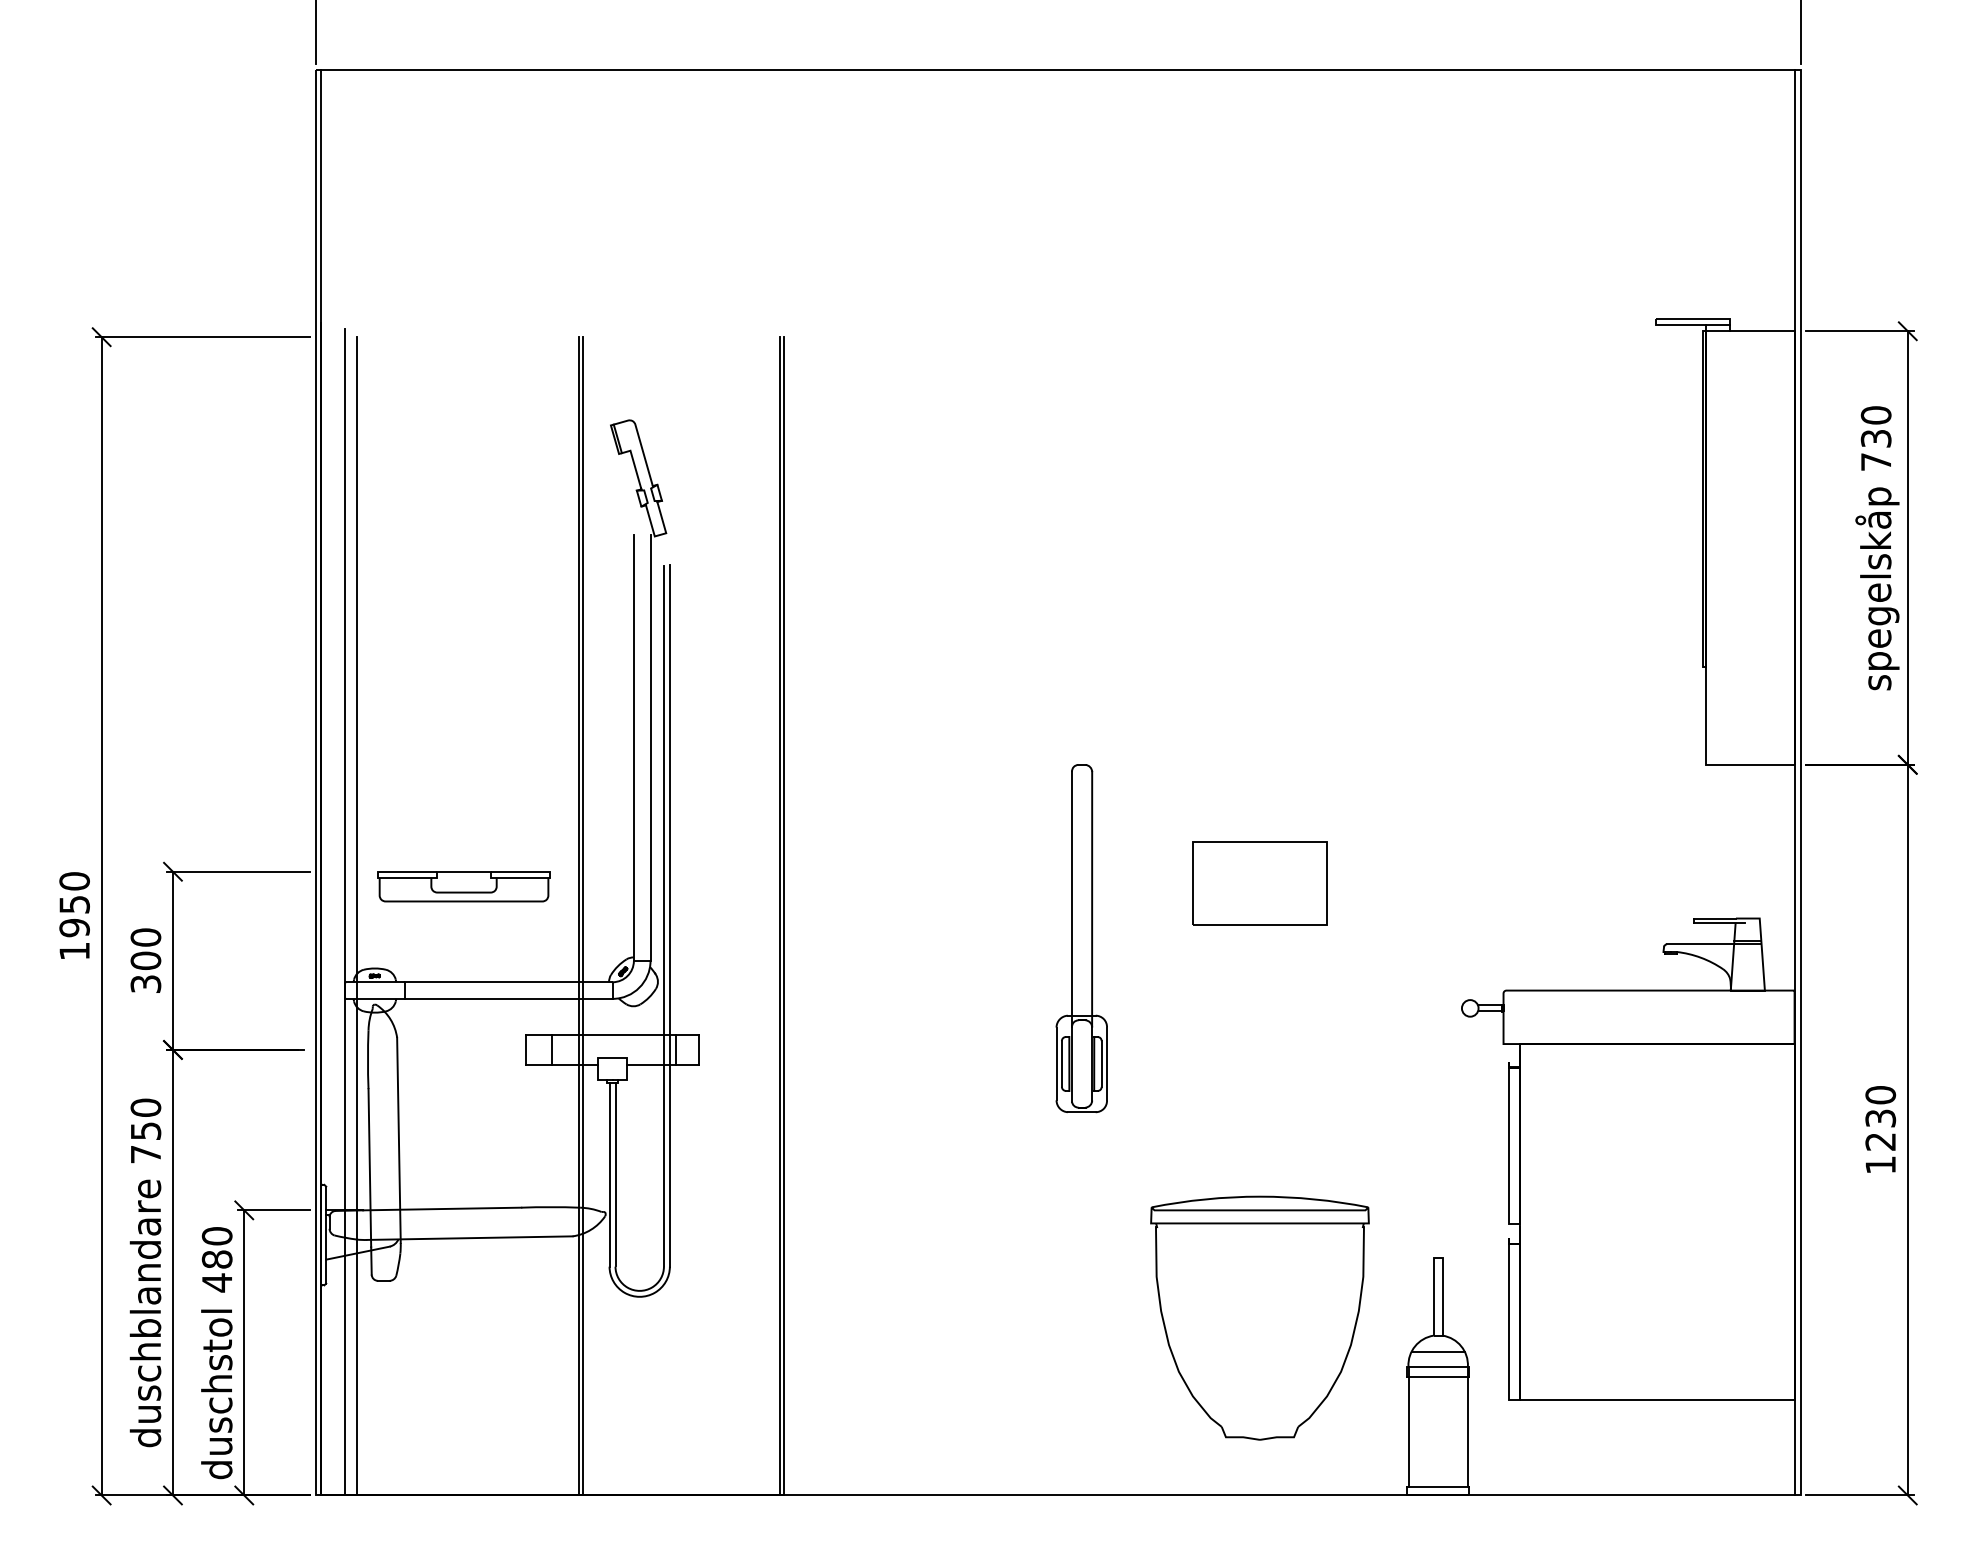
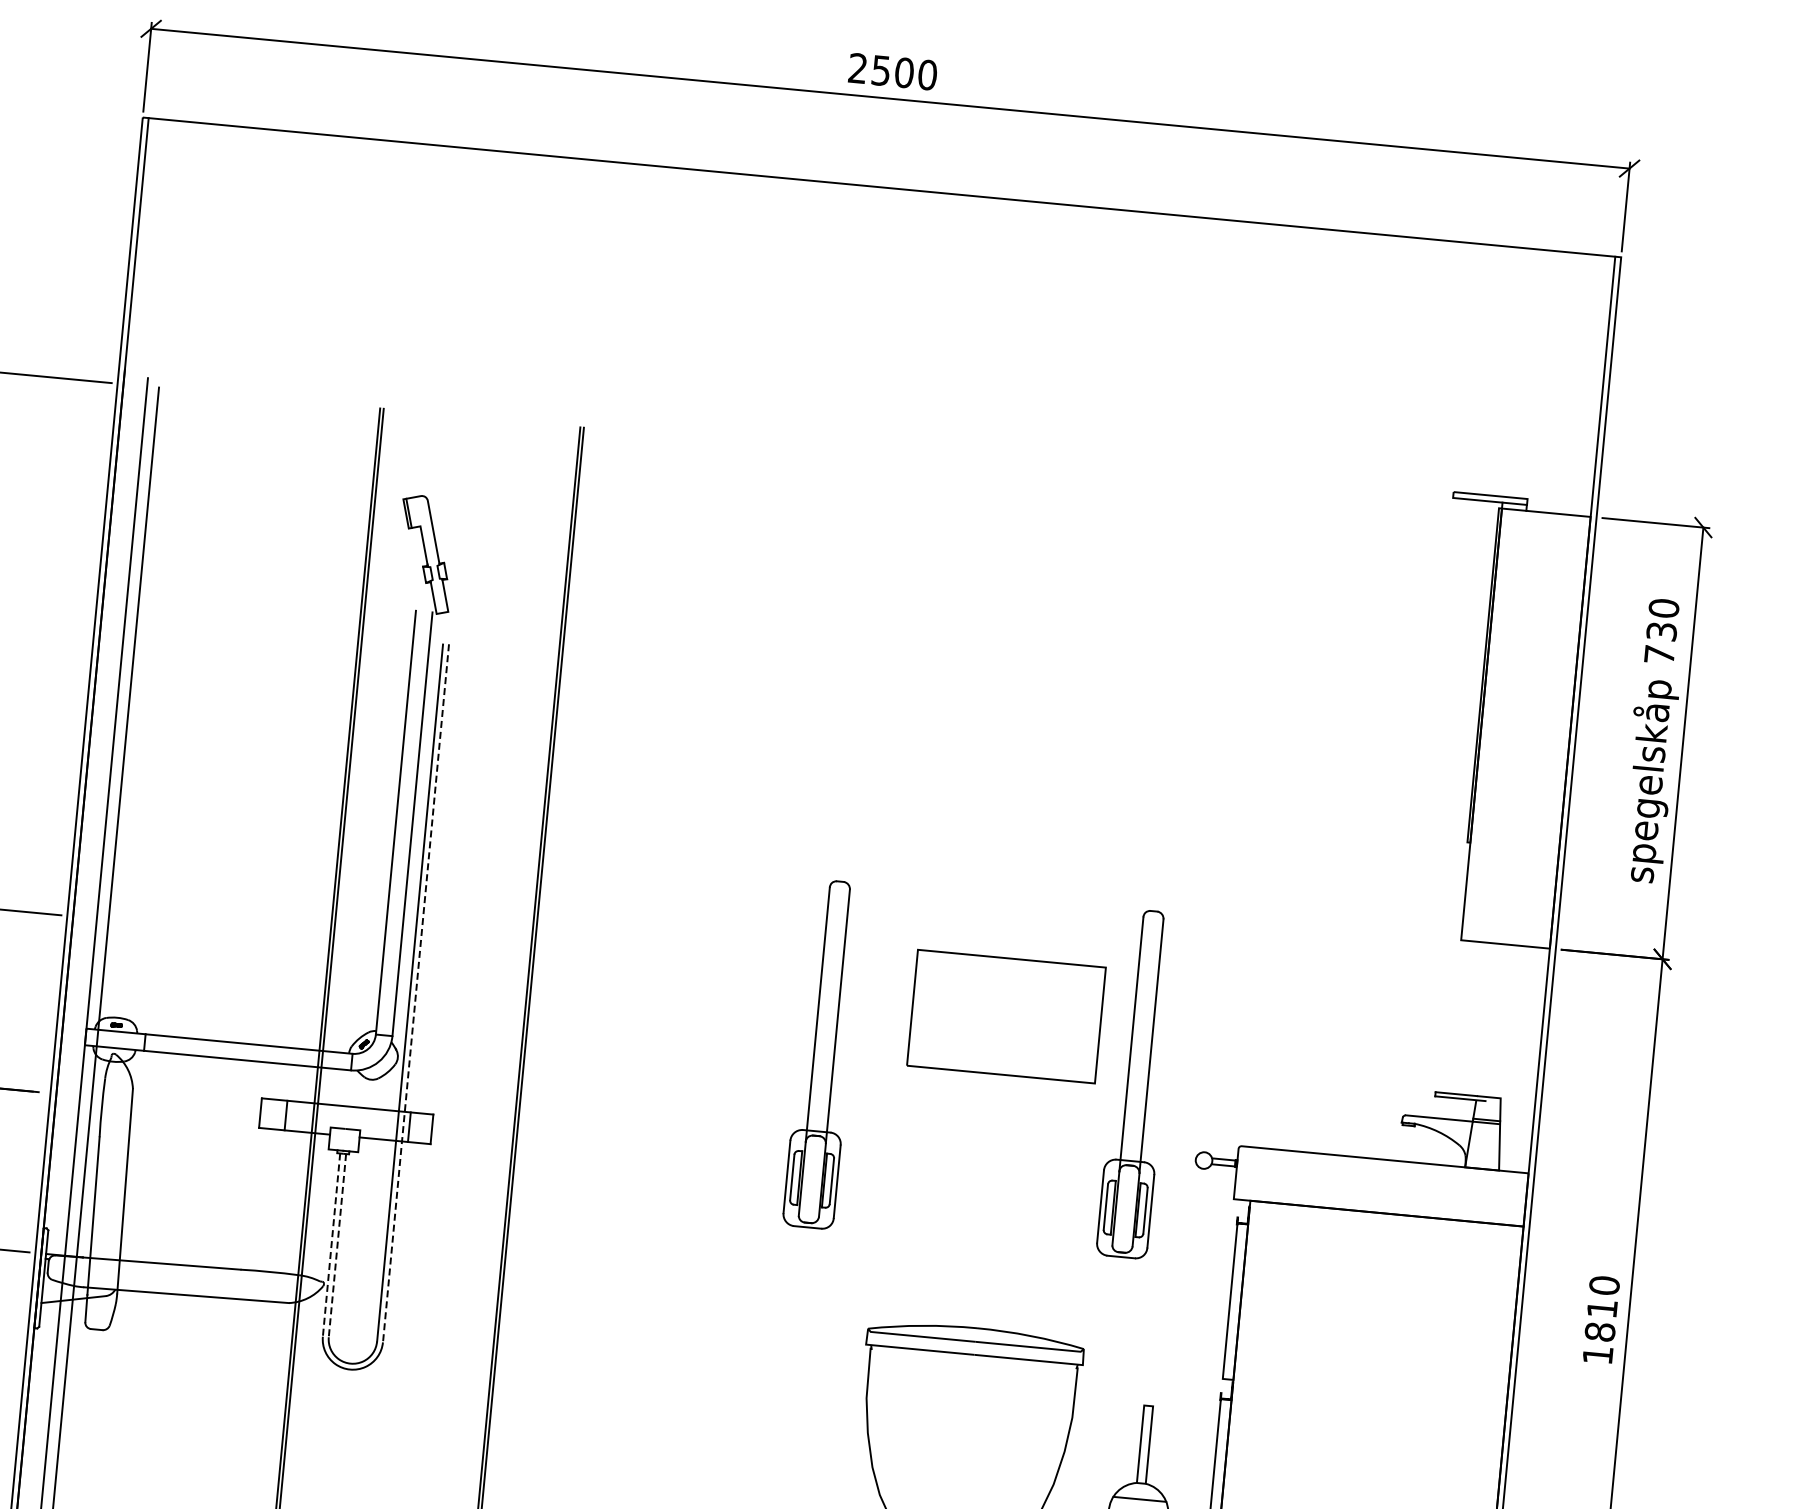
part: (1259, 883) -> (1006, 1016), size x1.4
part: (463, 886) -> (213, 944), removed
line: (669, 916) -> (415, 993), solid -> dashed
part: (1396, 938) -> (1137, 1084), added
text: (1880, 1129) -> (1601, 1319), 1230 -> 1810
line: (615, 1174) -> (337, 1245), solid -> dashed
line: (609, 1175) -> (331, 1245), solid -> dashed

